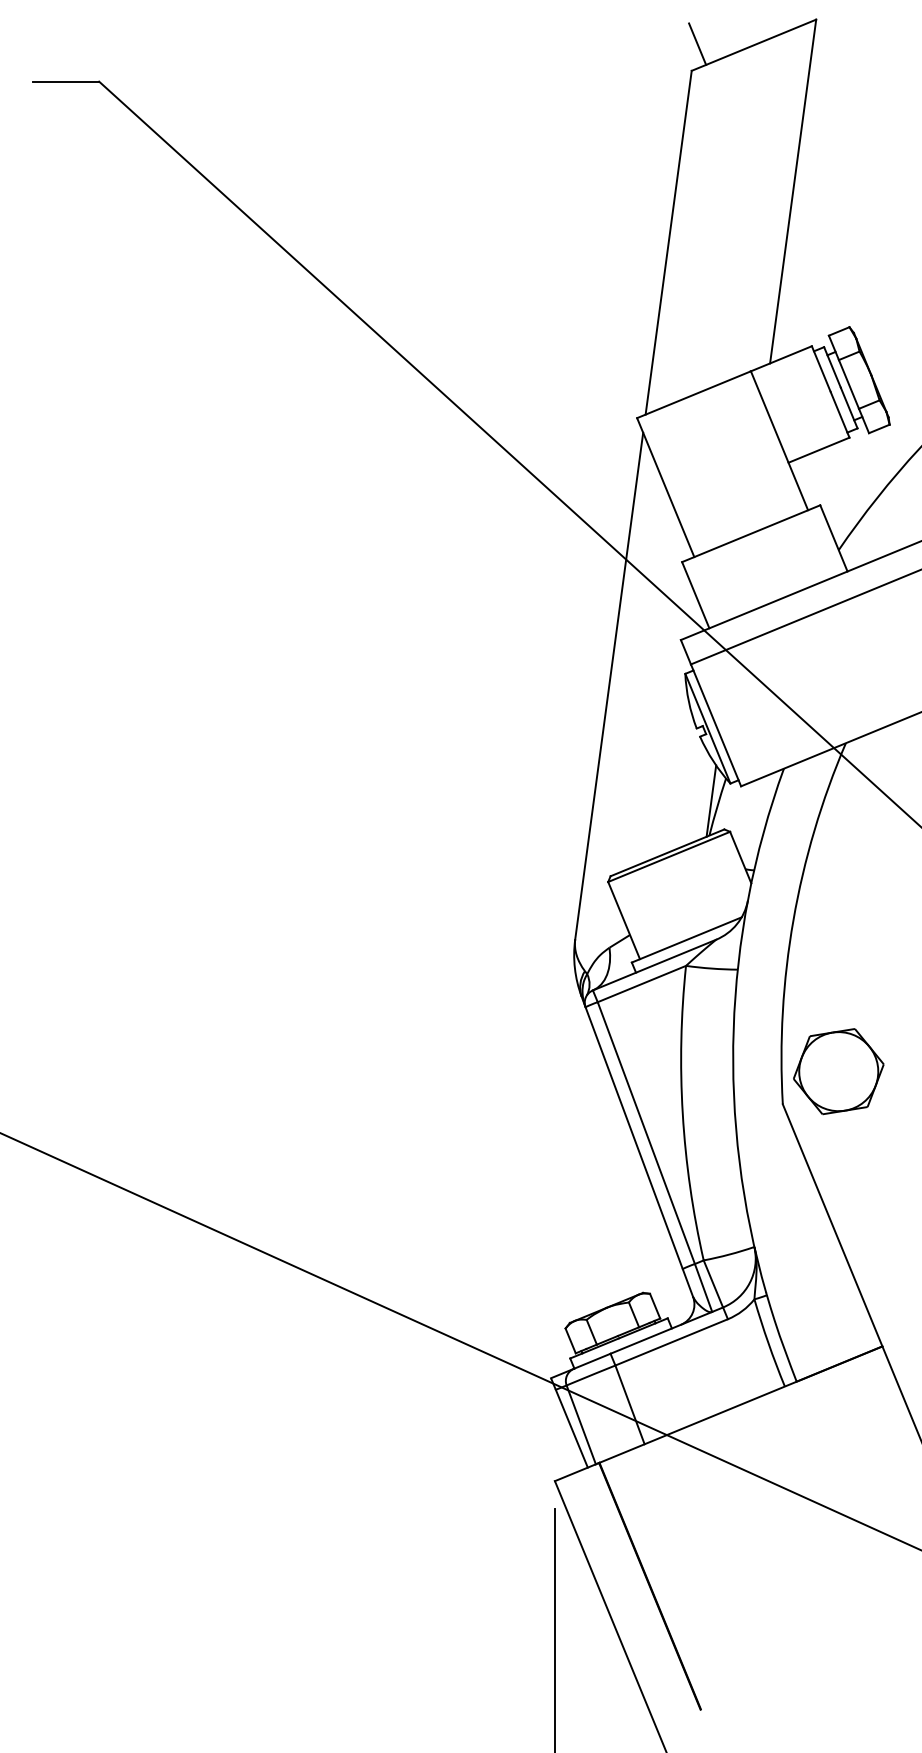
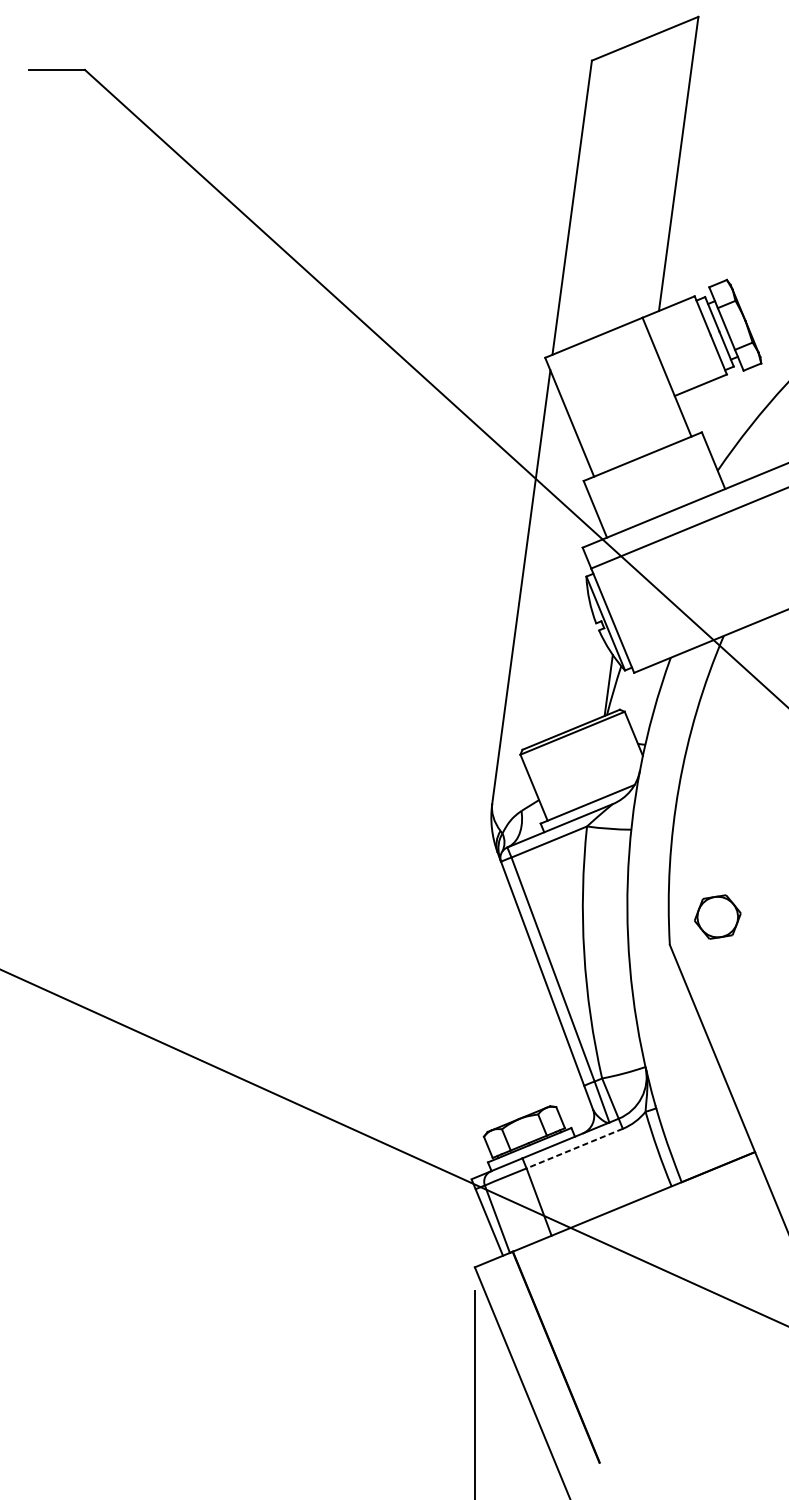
line: (697, 43) -> (596, 37), removed
part: (838, 1071) -> (717, 916), size x0.6
line: (671, 1342) -> (574, 1148), solid -> dashed

